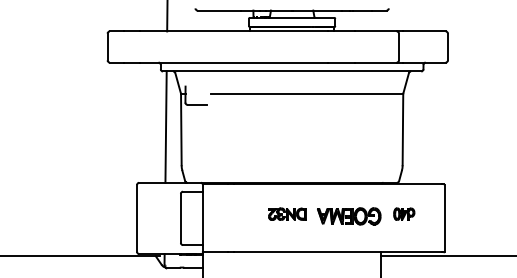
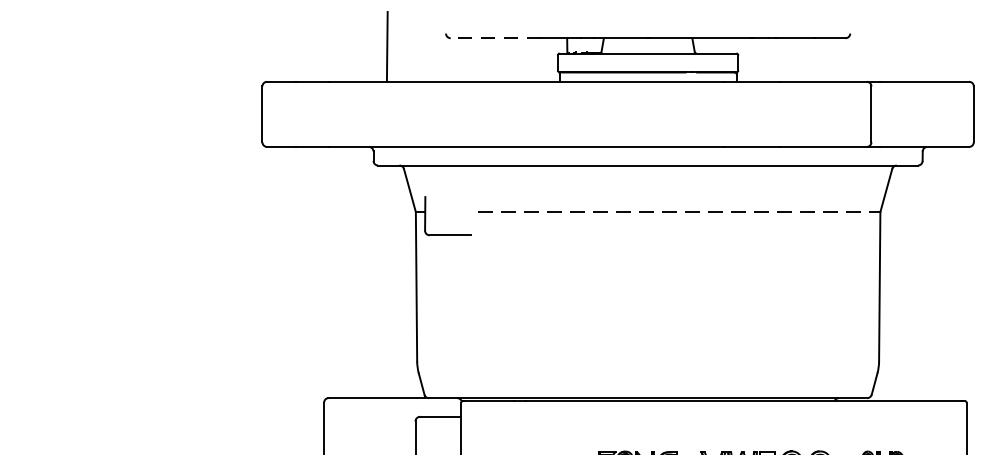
line: (219, 10) -> (496, 38), solid -> dashed
line: (307, 93) -> (680, 211), solid -> dashed
line: (165, 126) -> (383, 280), removed

